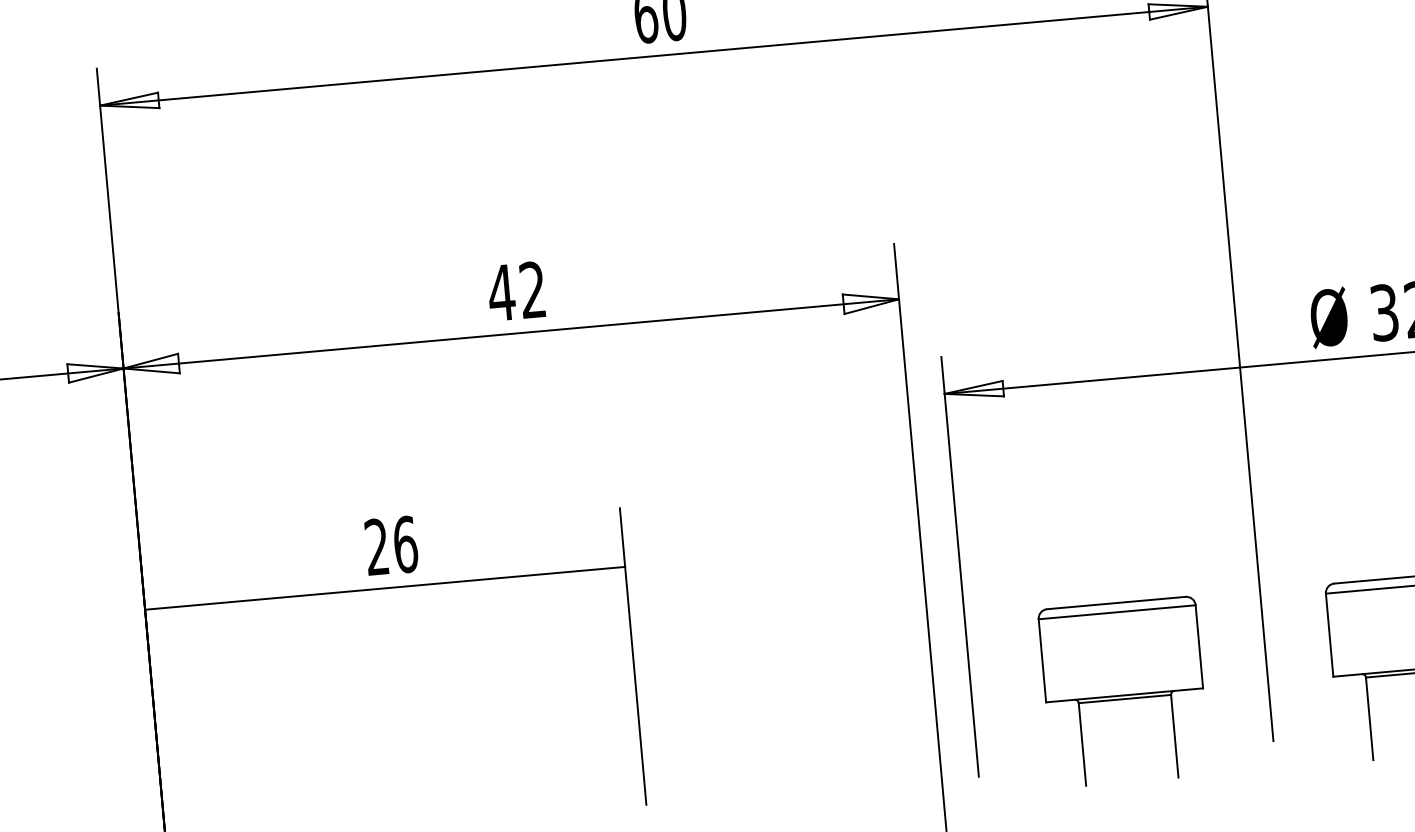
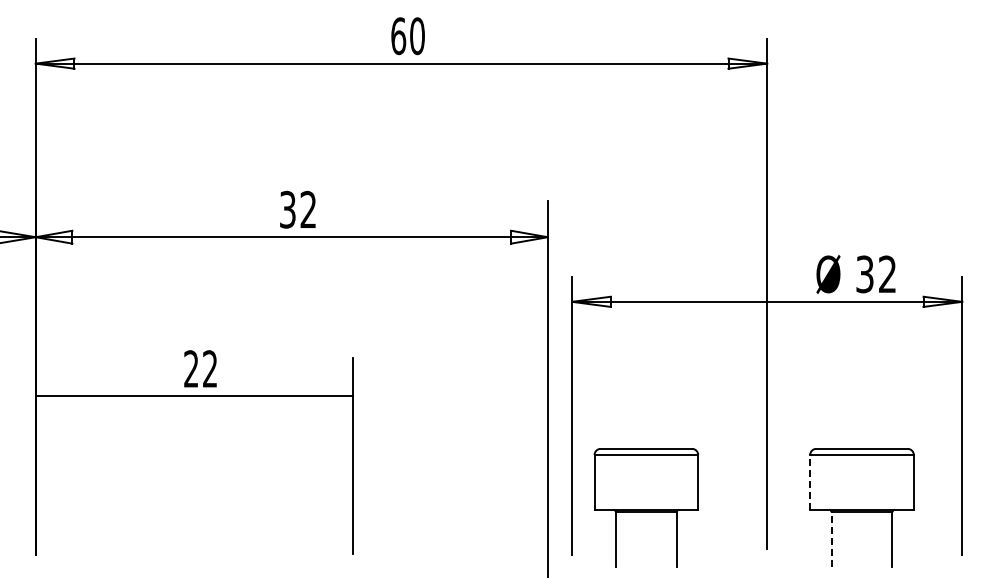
text: (501, 292) -> (287, 209), 42 -> 32
text: (405, 543) -> (210, 368), 26 -> 22
line: (1329, 633) -> (810, 481), solid -> dashed
part: (1122, 691) -> (645, 507), moved
line: (1369, 718) -> (831, 539), solid -> dashed

